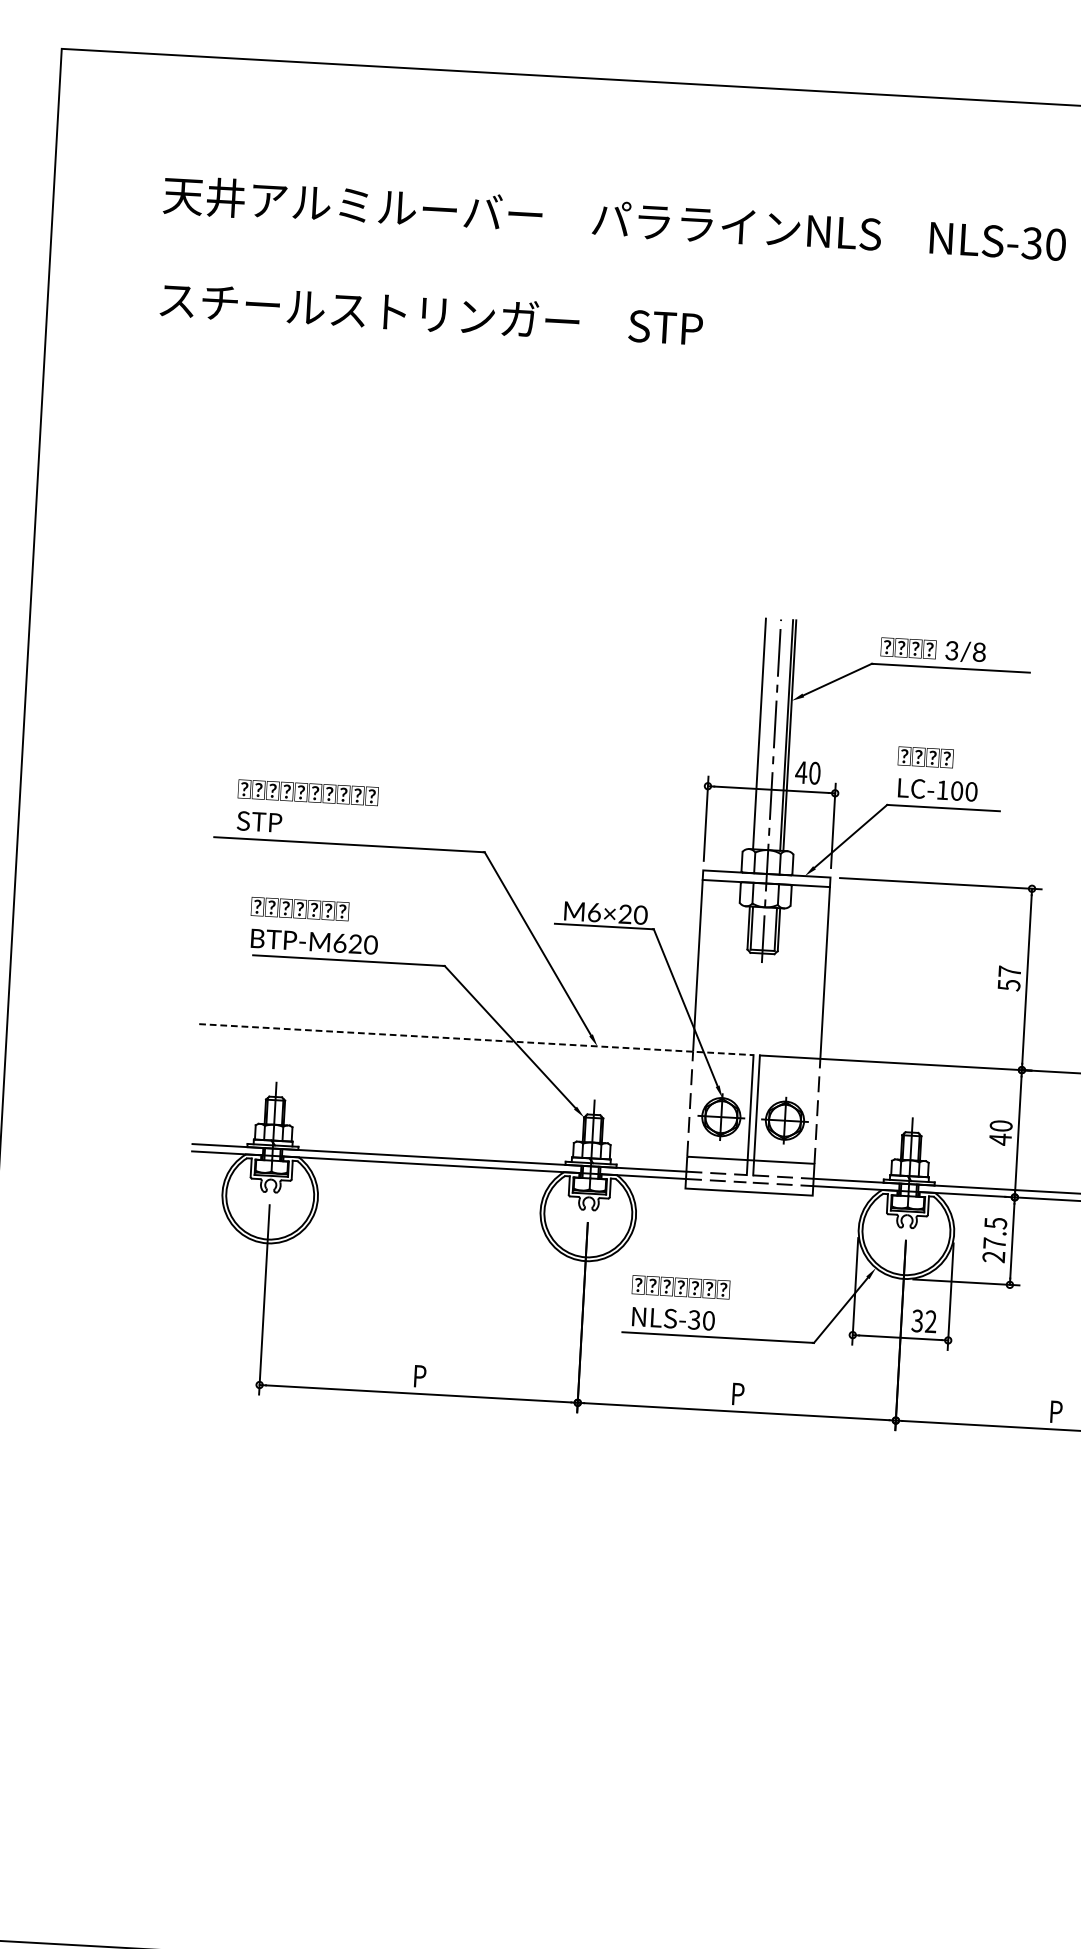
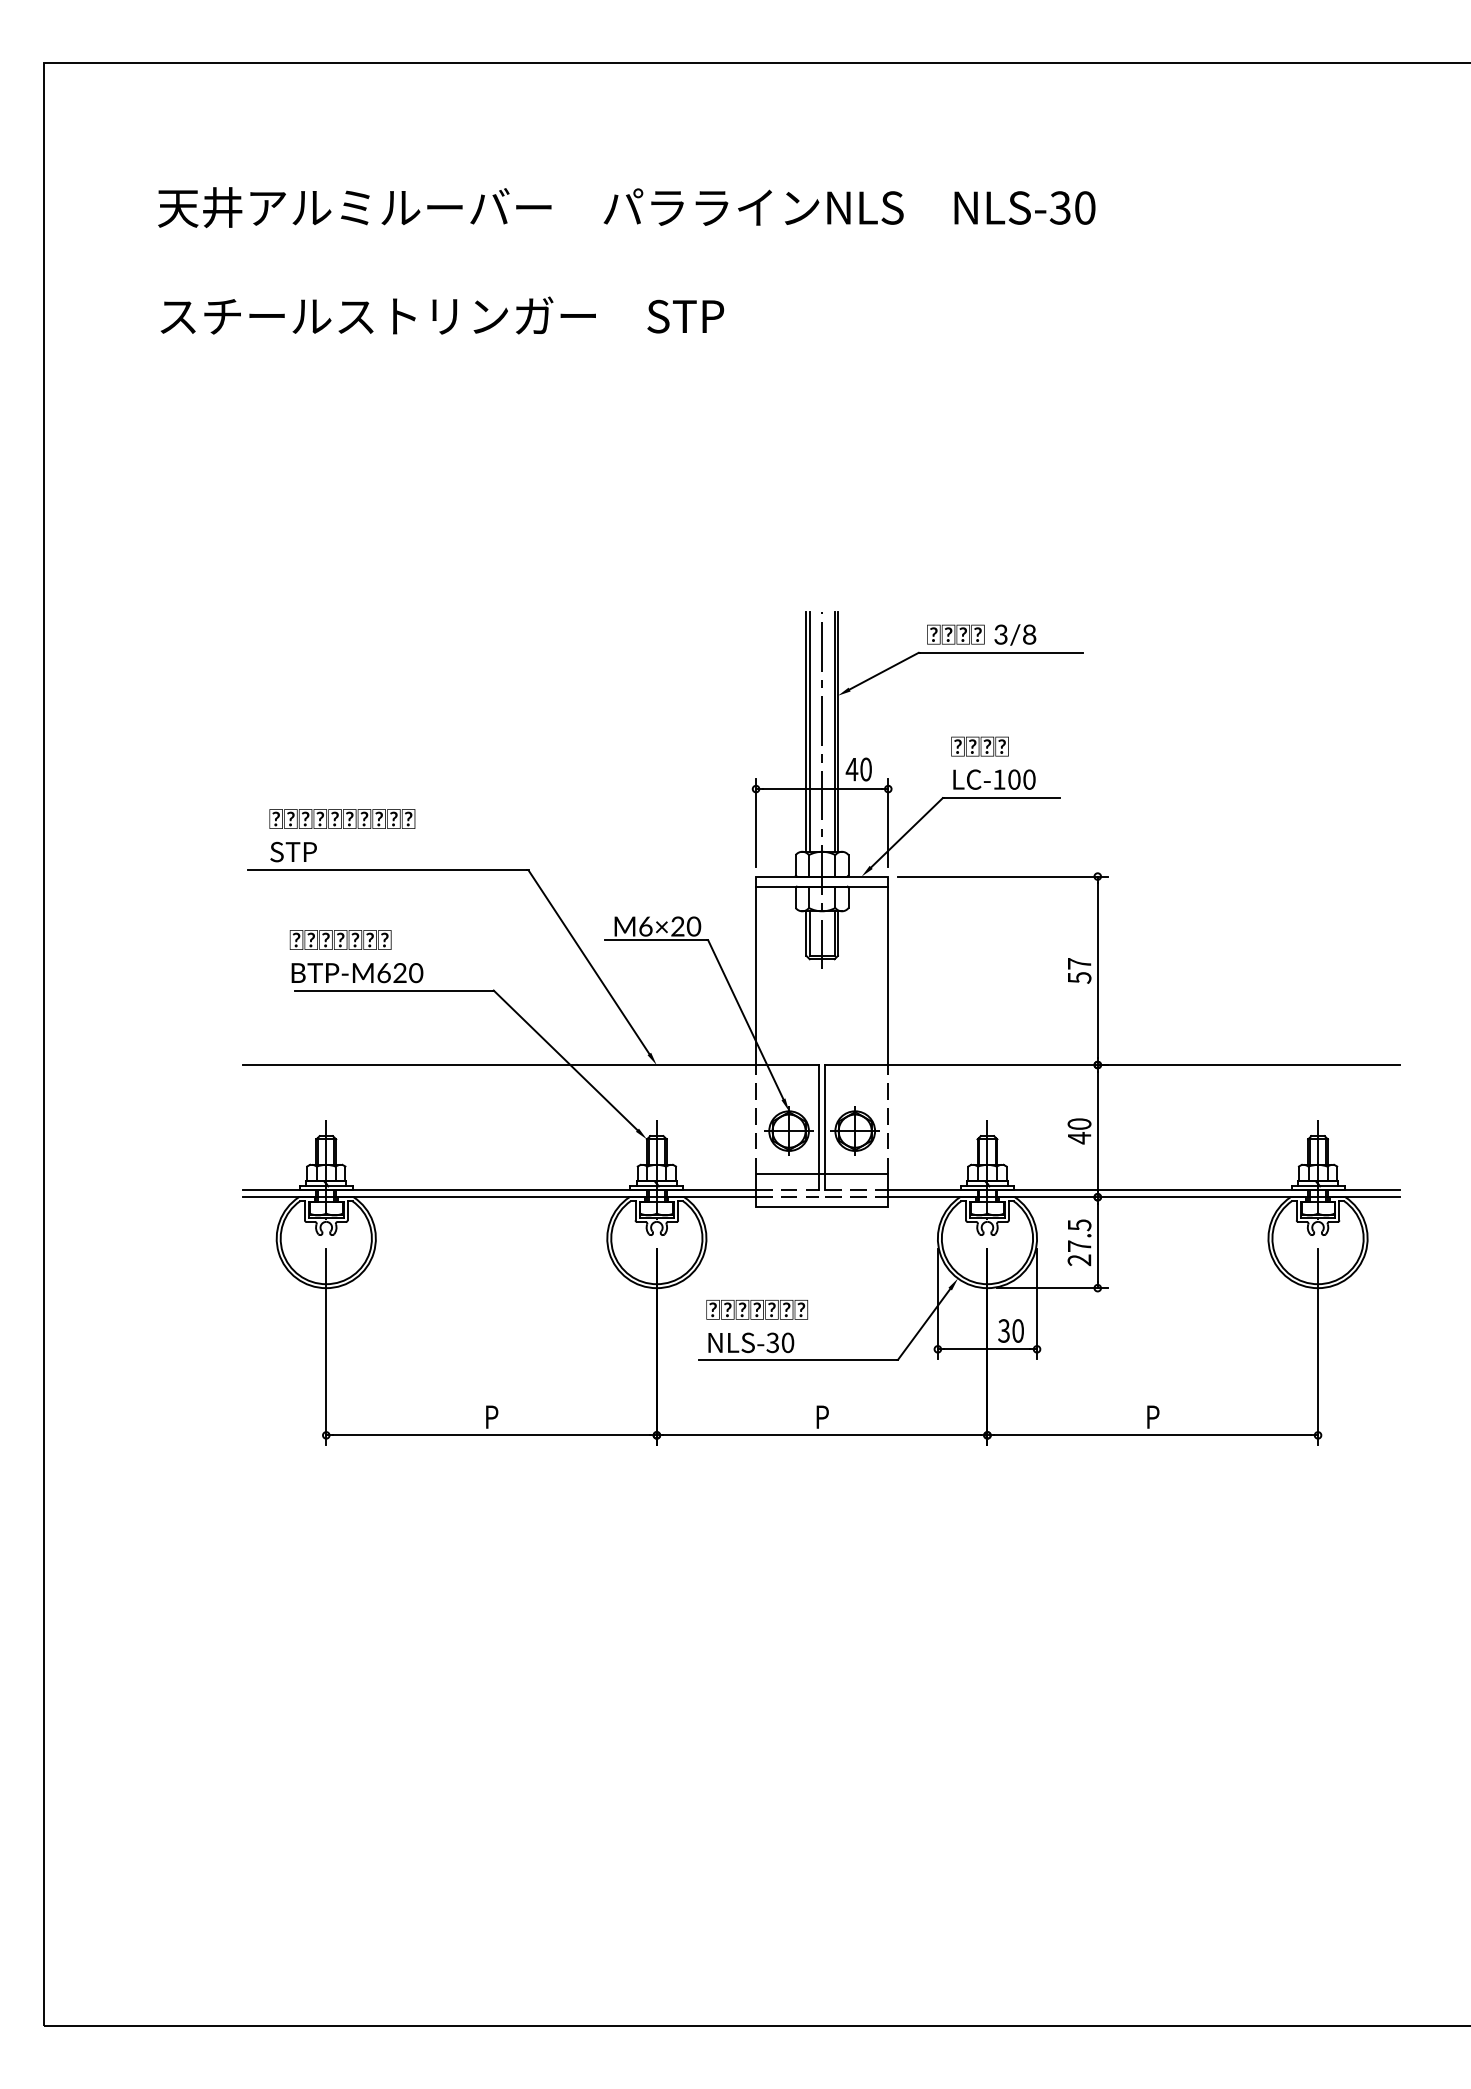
line: (762, 733) -> (809, 731), added
line: (477, 1040) -> (531, 1065), dashed -> solid
text: (930, 1321) -> (1017, 1330), 32 -> 30

